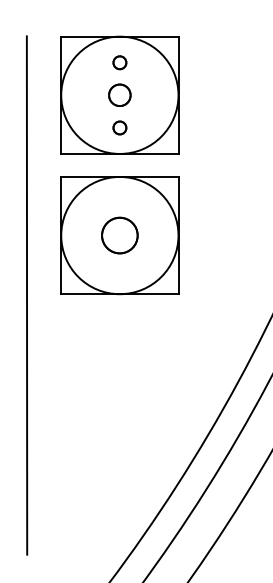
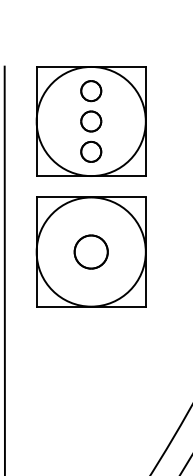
part: (119, 62) -> (90, 90), size x1.67
part: (119, 127) -> (90, 151), size x1.67

